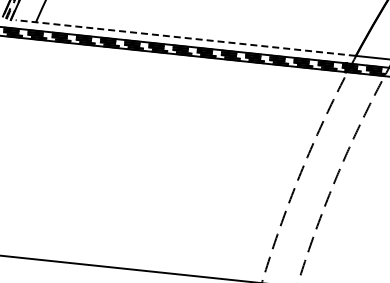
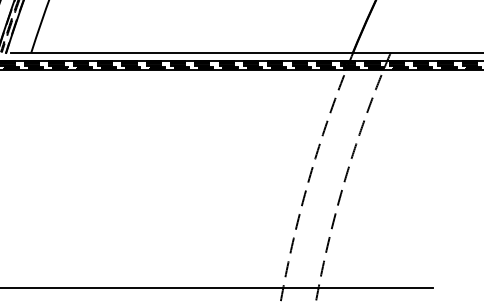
line: (185, 37) -> (181, 52), dashed -> solid

